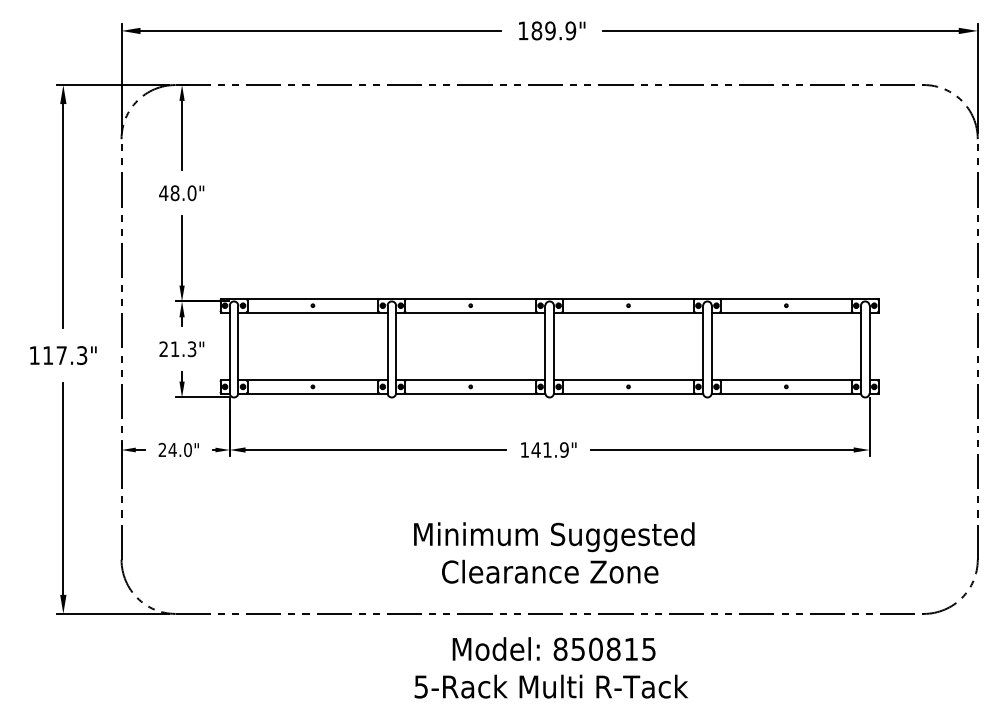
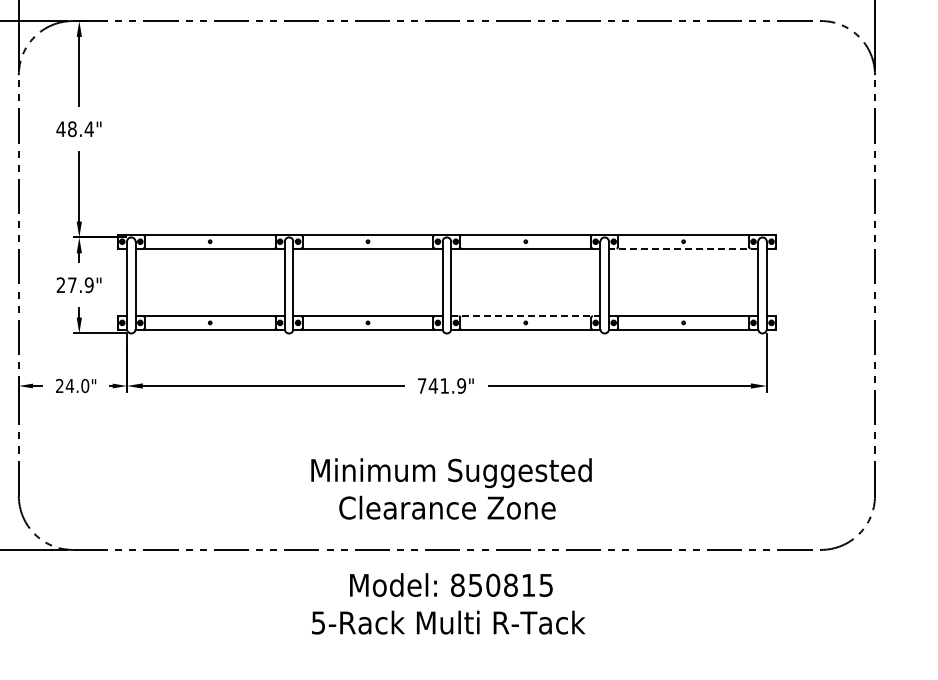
text: (191, 193) -> (88, 129), 48.0" -> 48.4"
line: (786, 312) -> (683, 248), solid -> dashed
text: (183, 348) -> (80, 284), 21.3" -> 27.9"
line: (628, 380) -> (525, 316), solid -> dashed
text: (524, 449) -> (421, 385), 141.9" -> 741.9"

